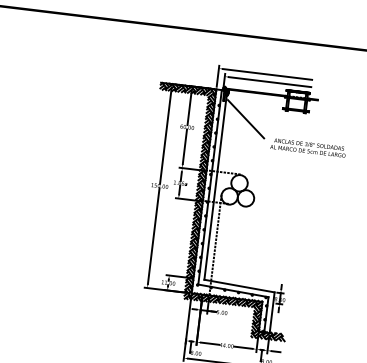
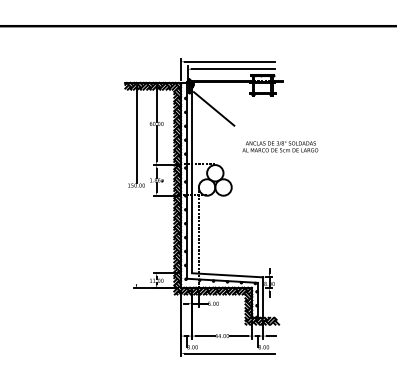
text: (308, 147) -> (280, 146), moved
line: (153, 235) -> (136, 235), removed

